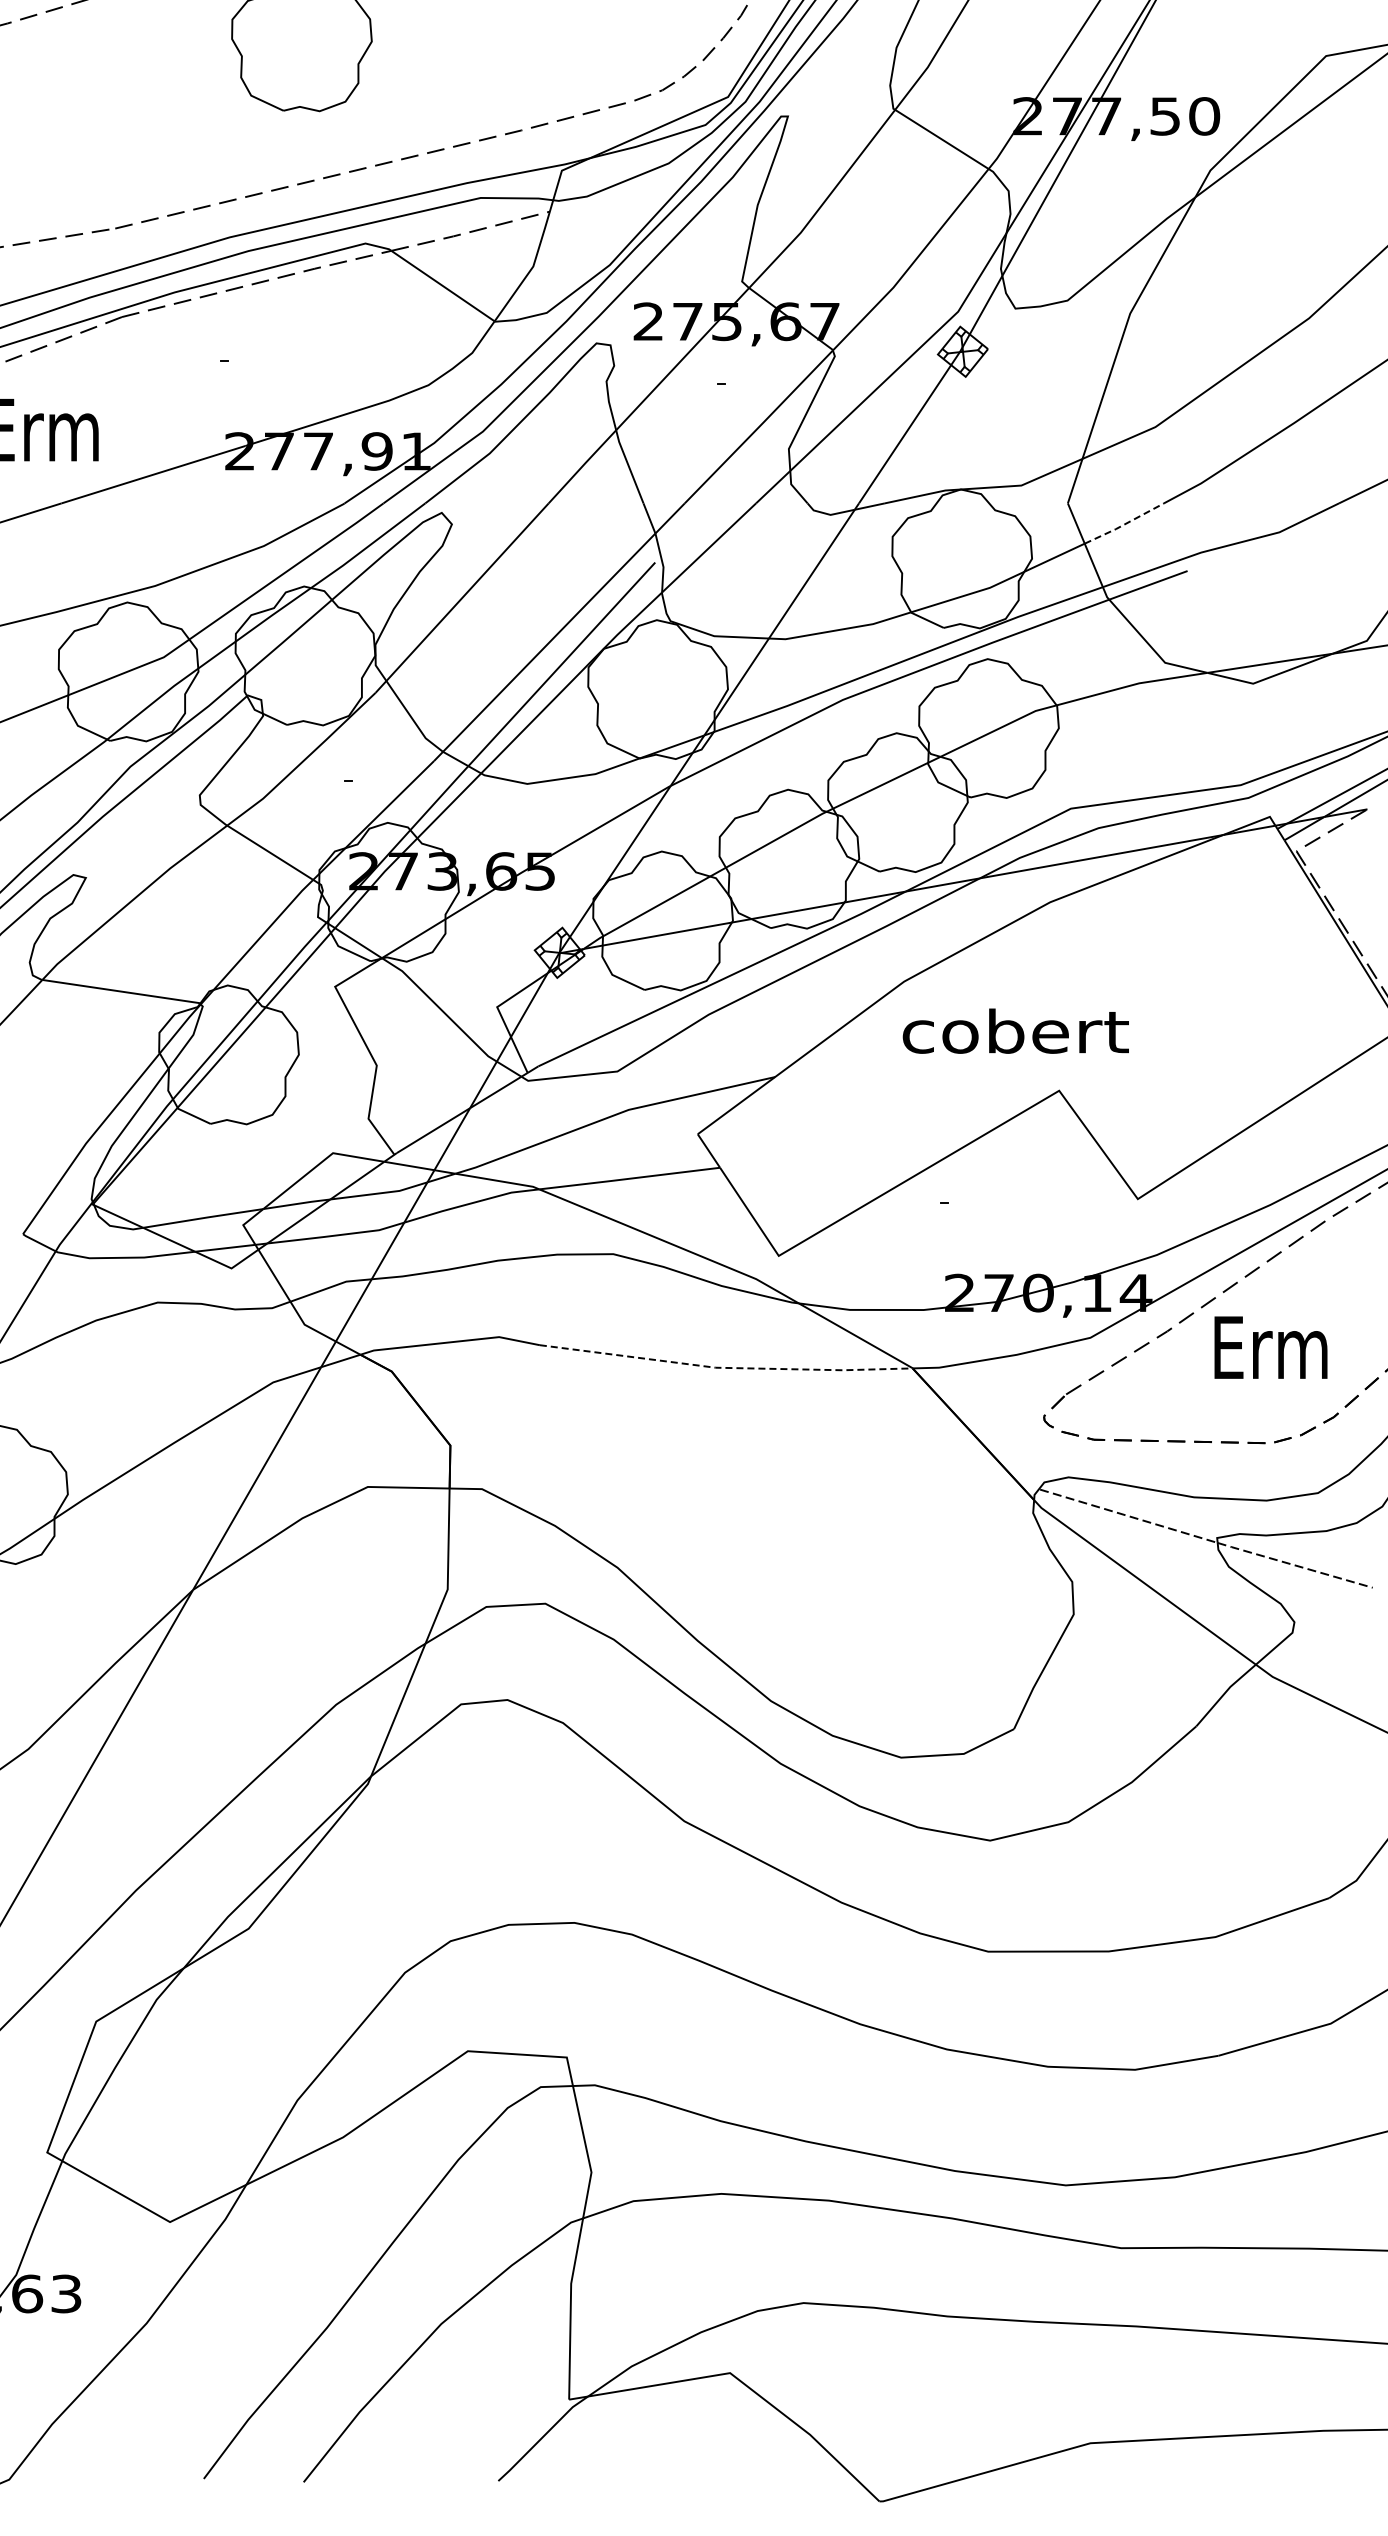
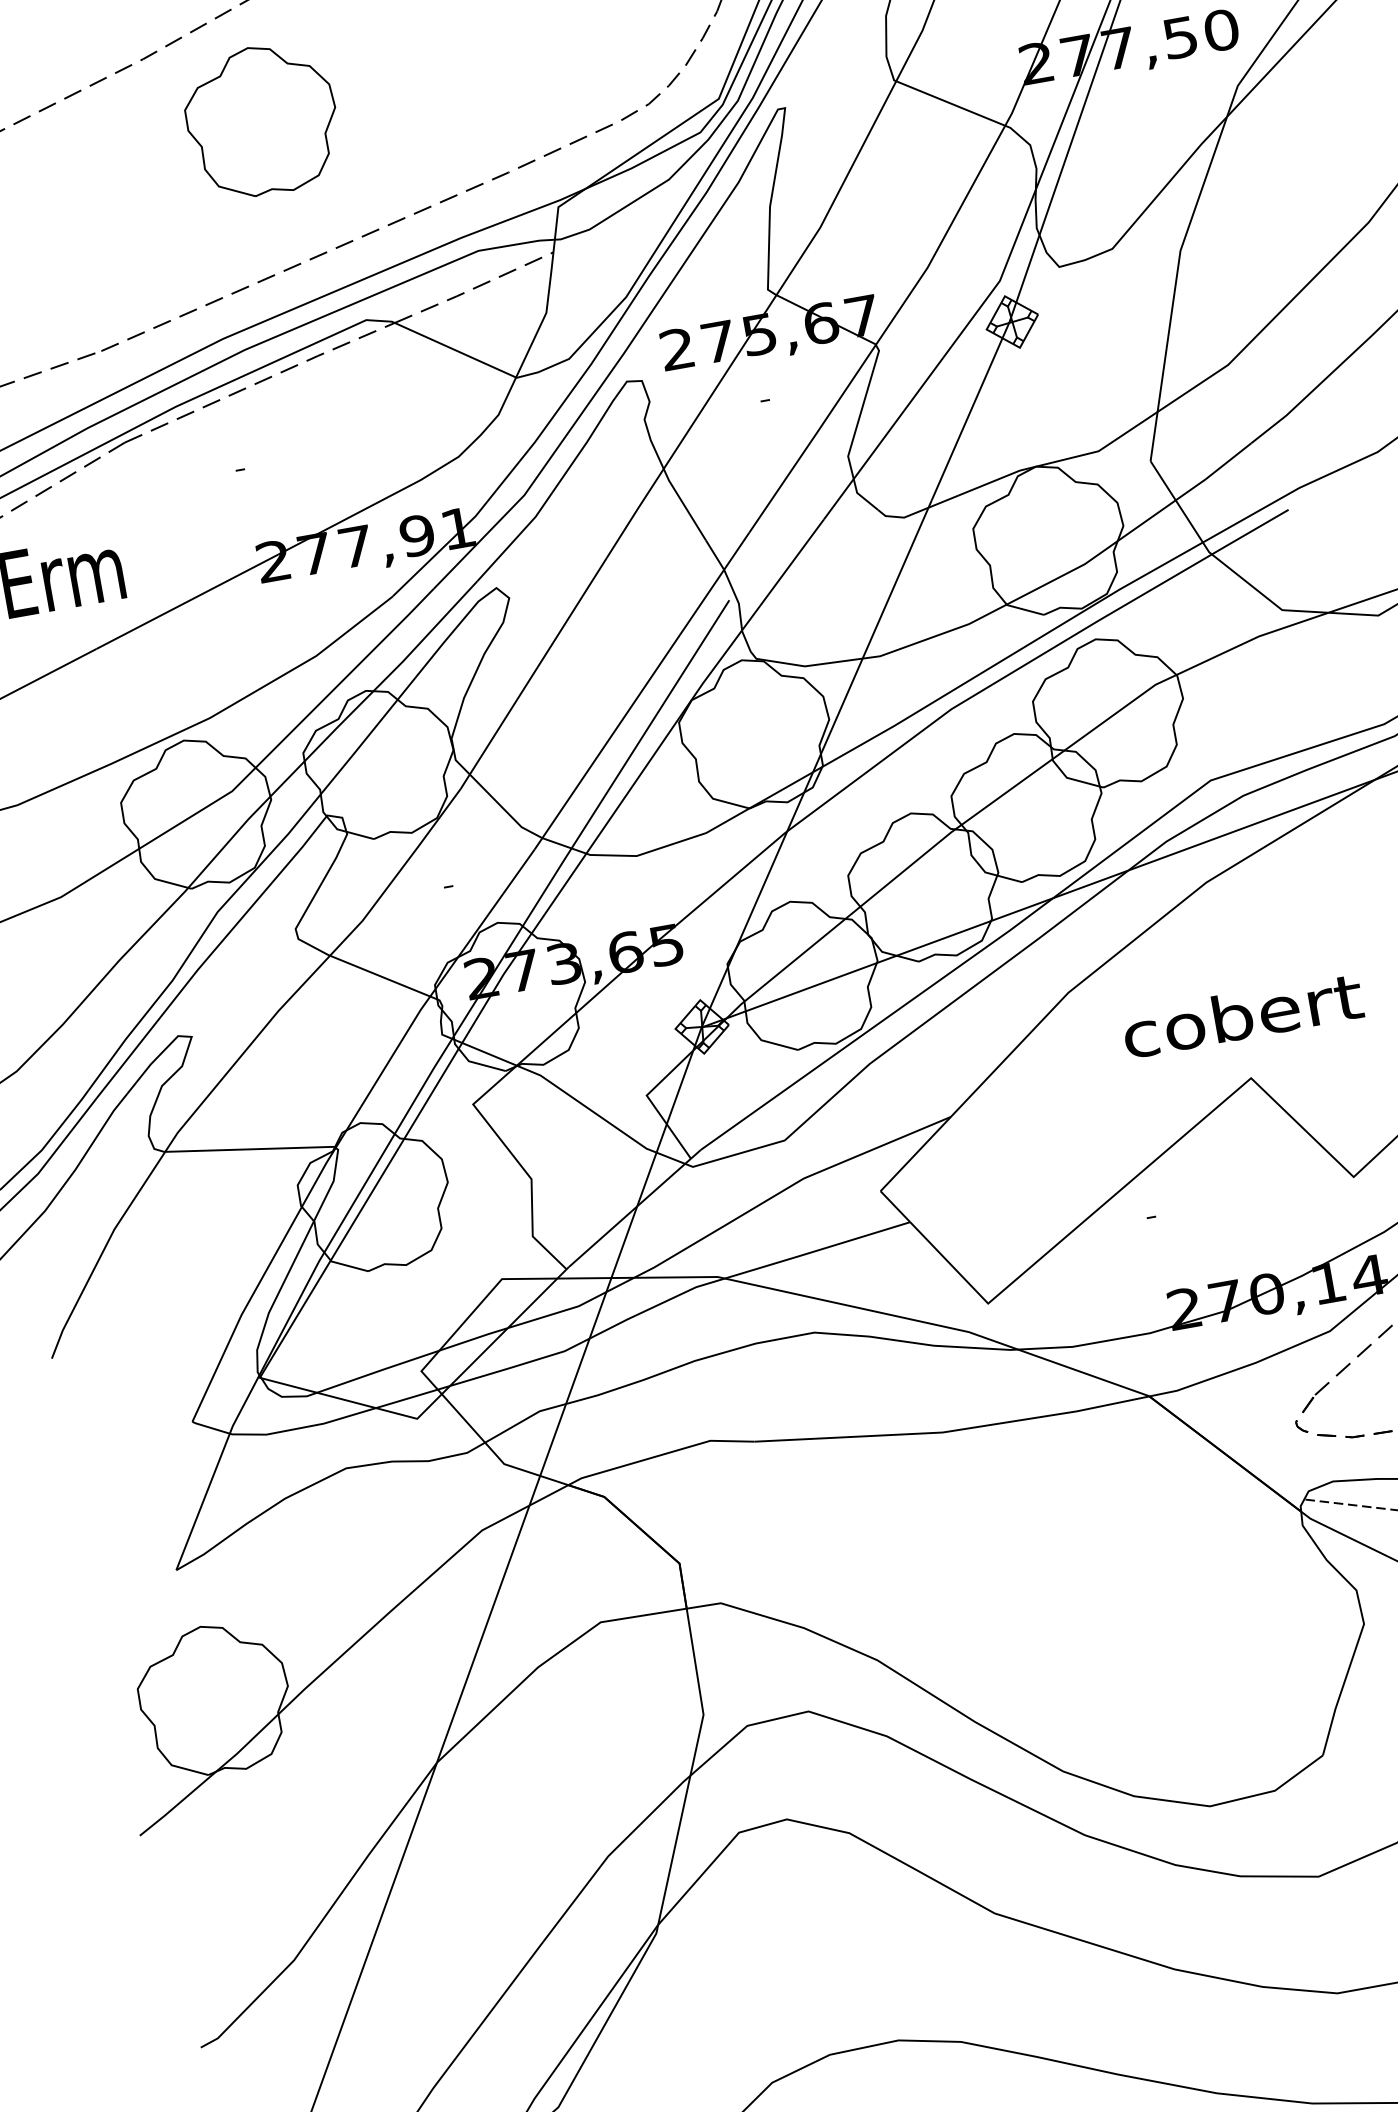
line: (1124, 524) -> (1213, 472), dashed -> solid
text: (1015, 1030) -> (1242, 1014), moved
line: (725, 1367) -> (953, 1430), dashed -> solid

